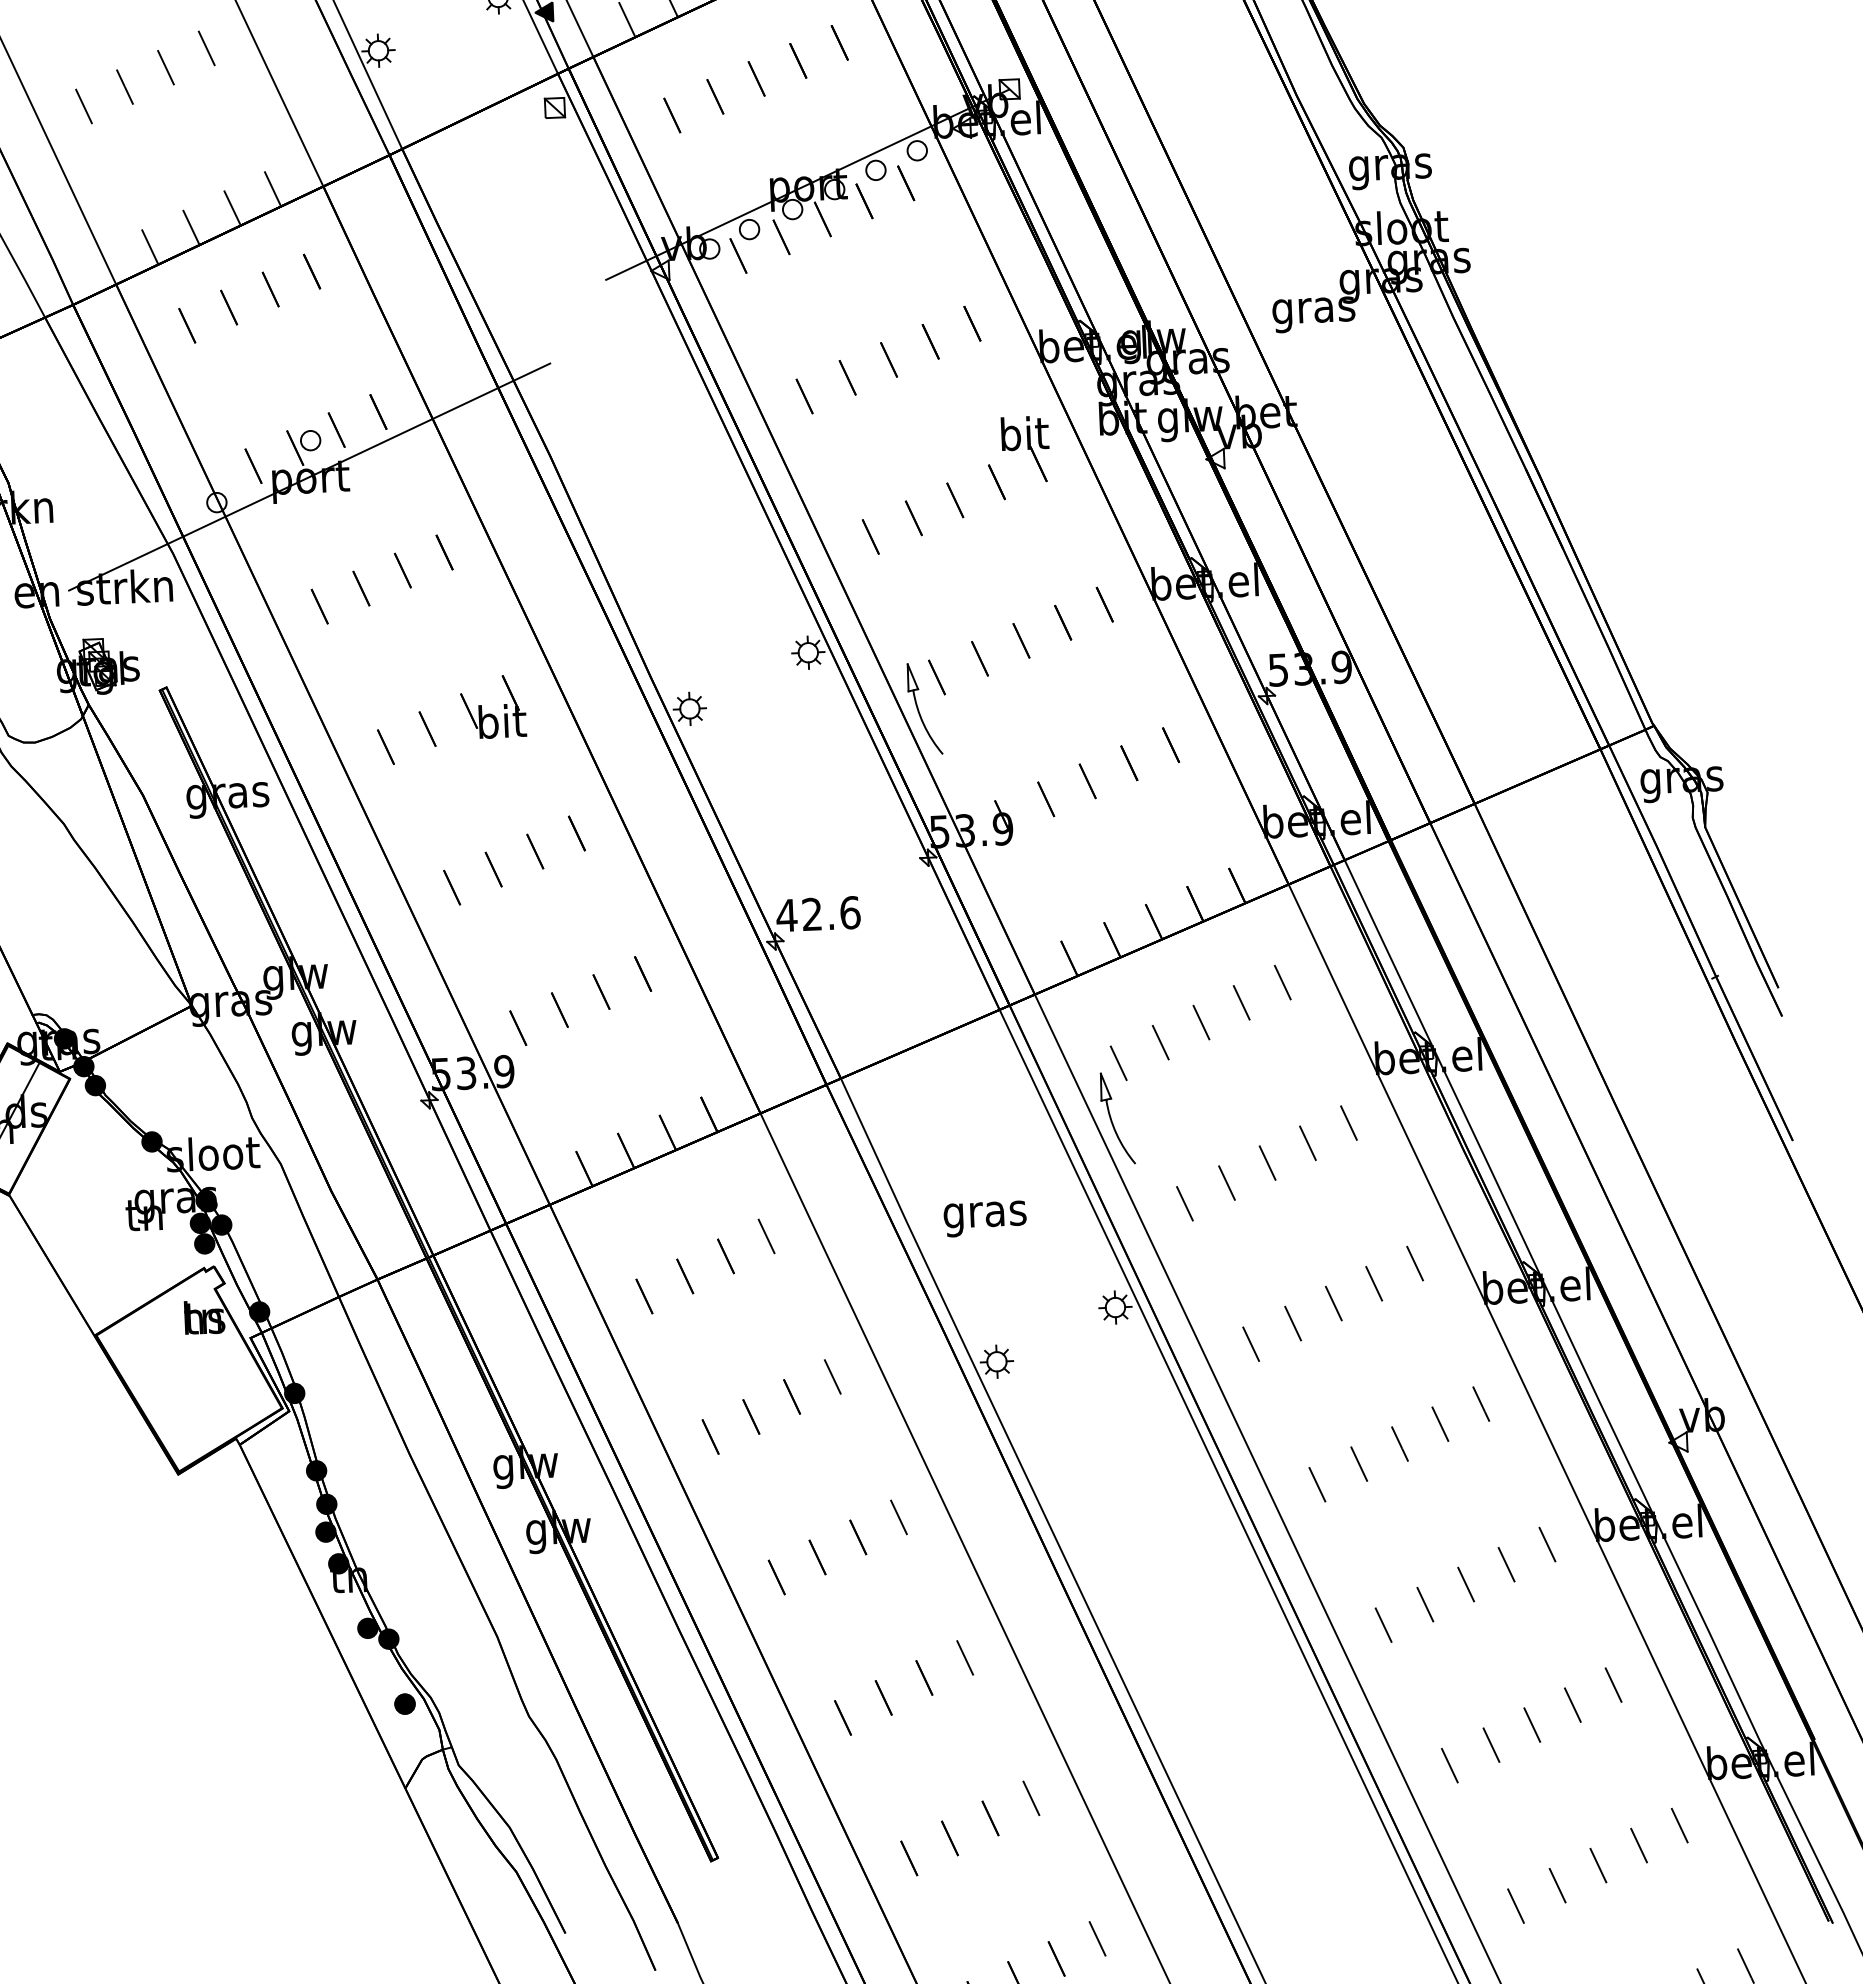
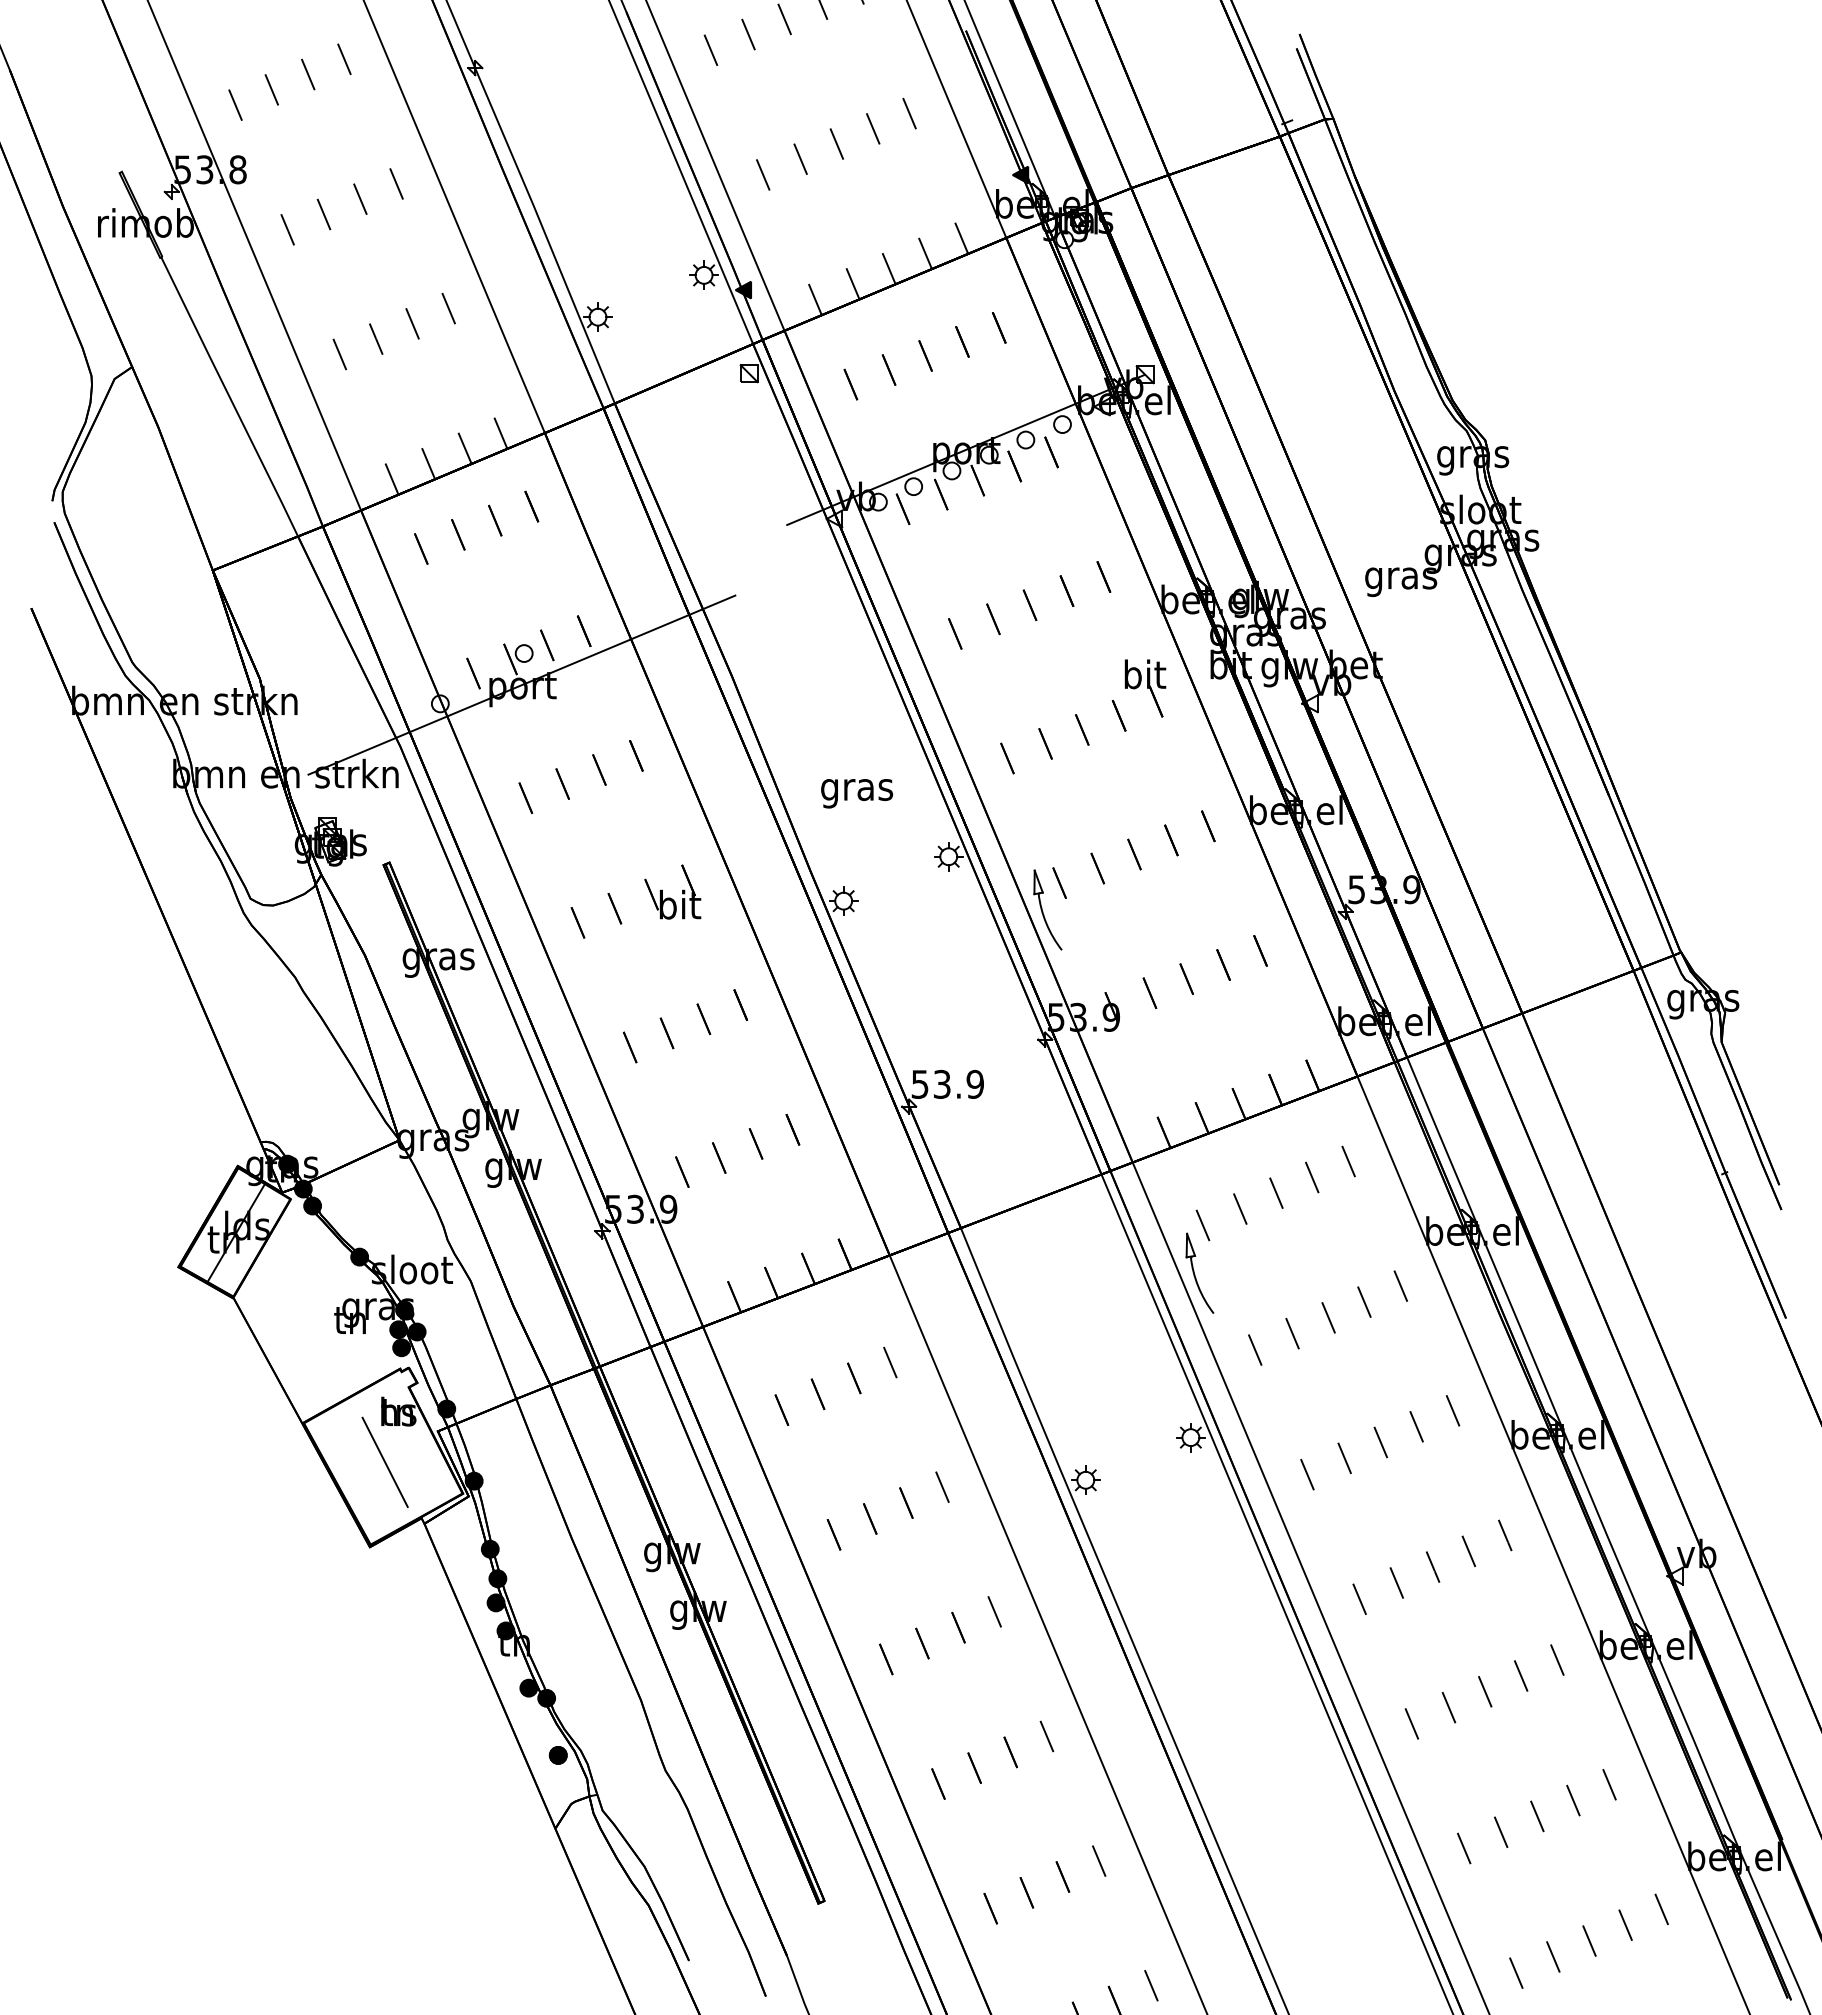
text: (818, 913) -> (947, 1083), 42.6 -> 53.9
text: (985, 1218) -> (857, 793), moved
line: (190, 1376) -> (384, 1462), added

